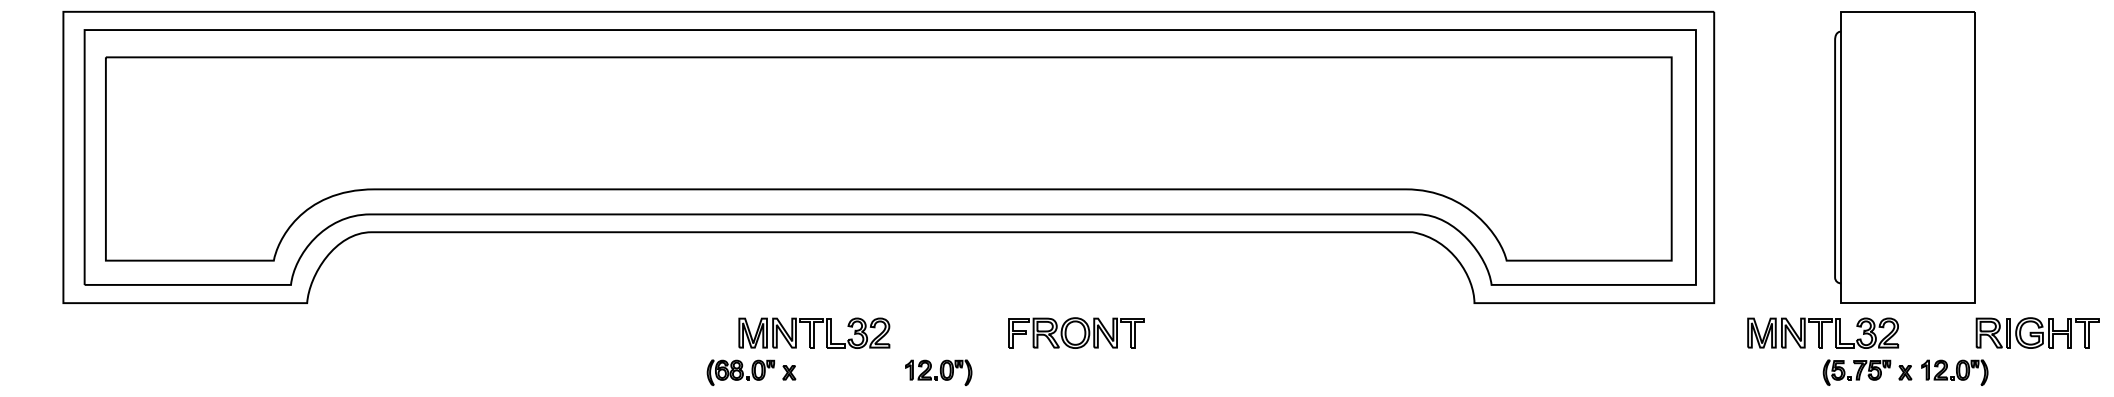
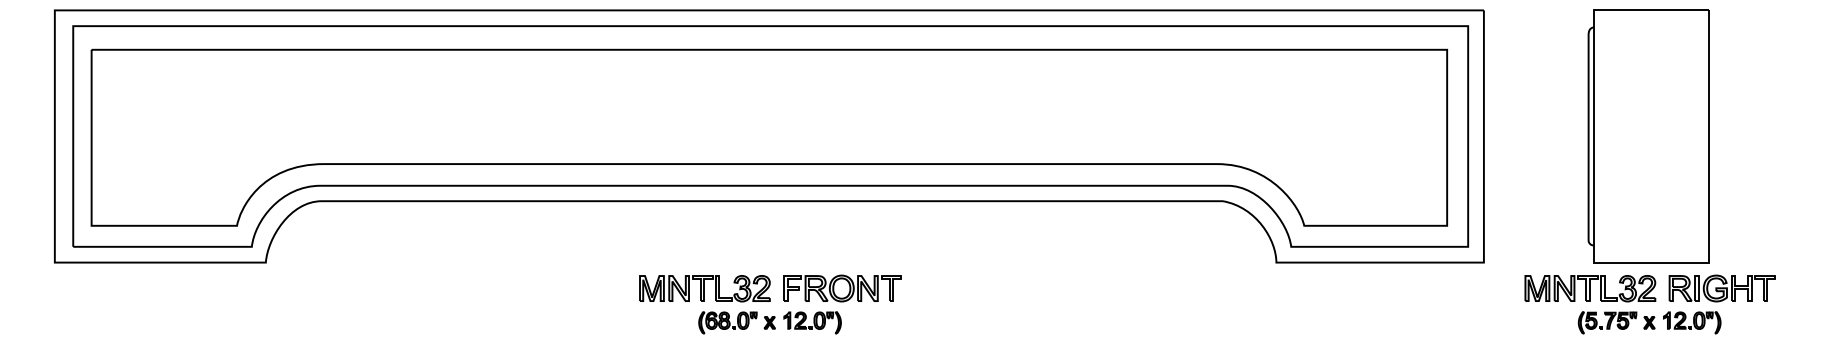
part: (1076, 332) -> (842, 288), moved
part: (1823, 332) -> (1590, 288), moved
part: (2037, 332) -> (1722, 288), moved
part: (751, 372) -> (737, 322), moved

